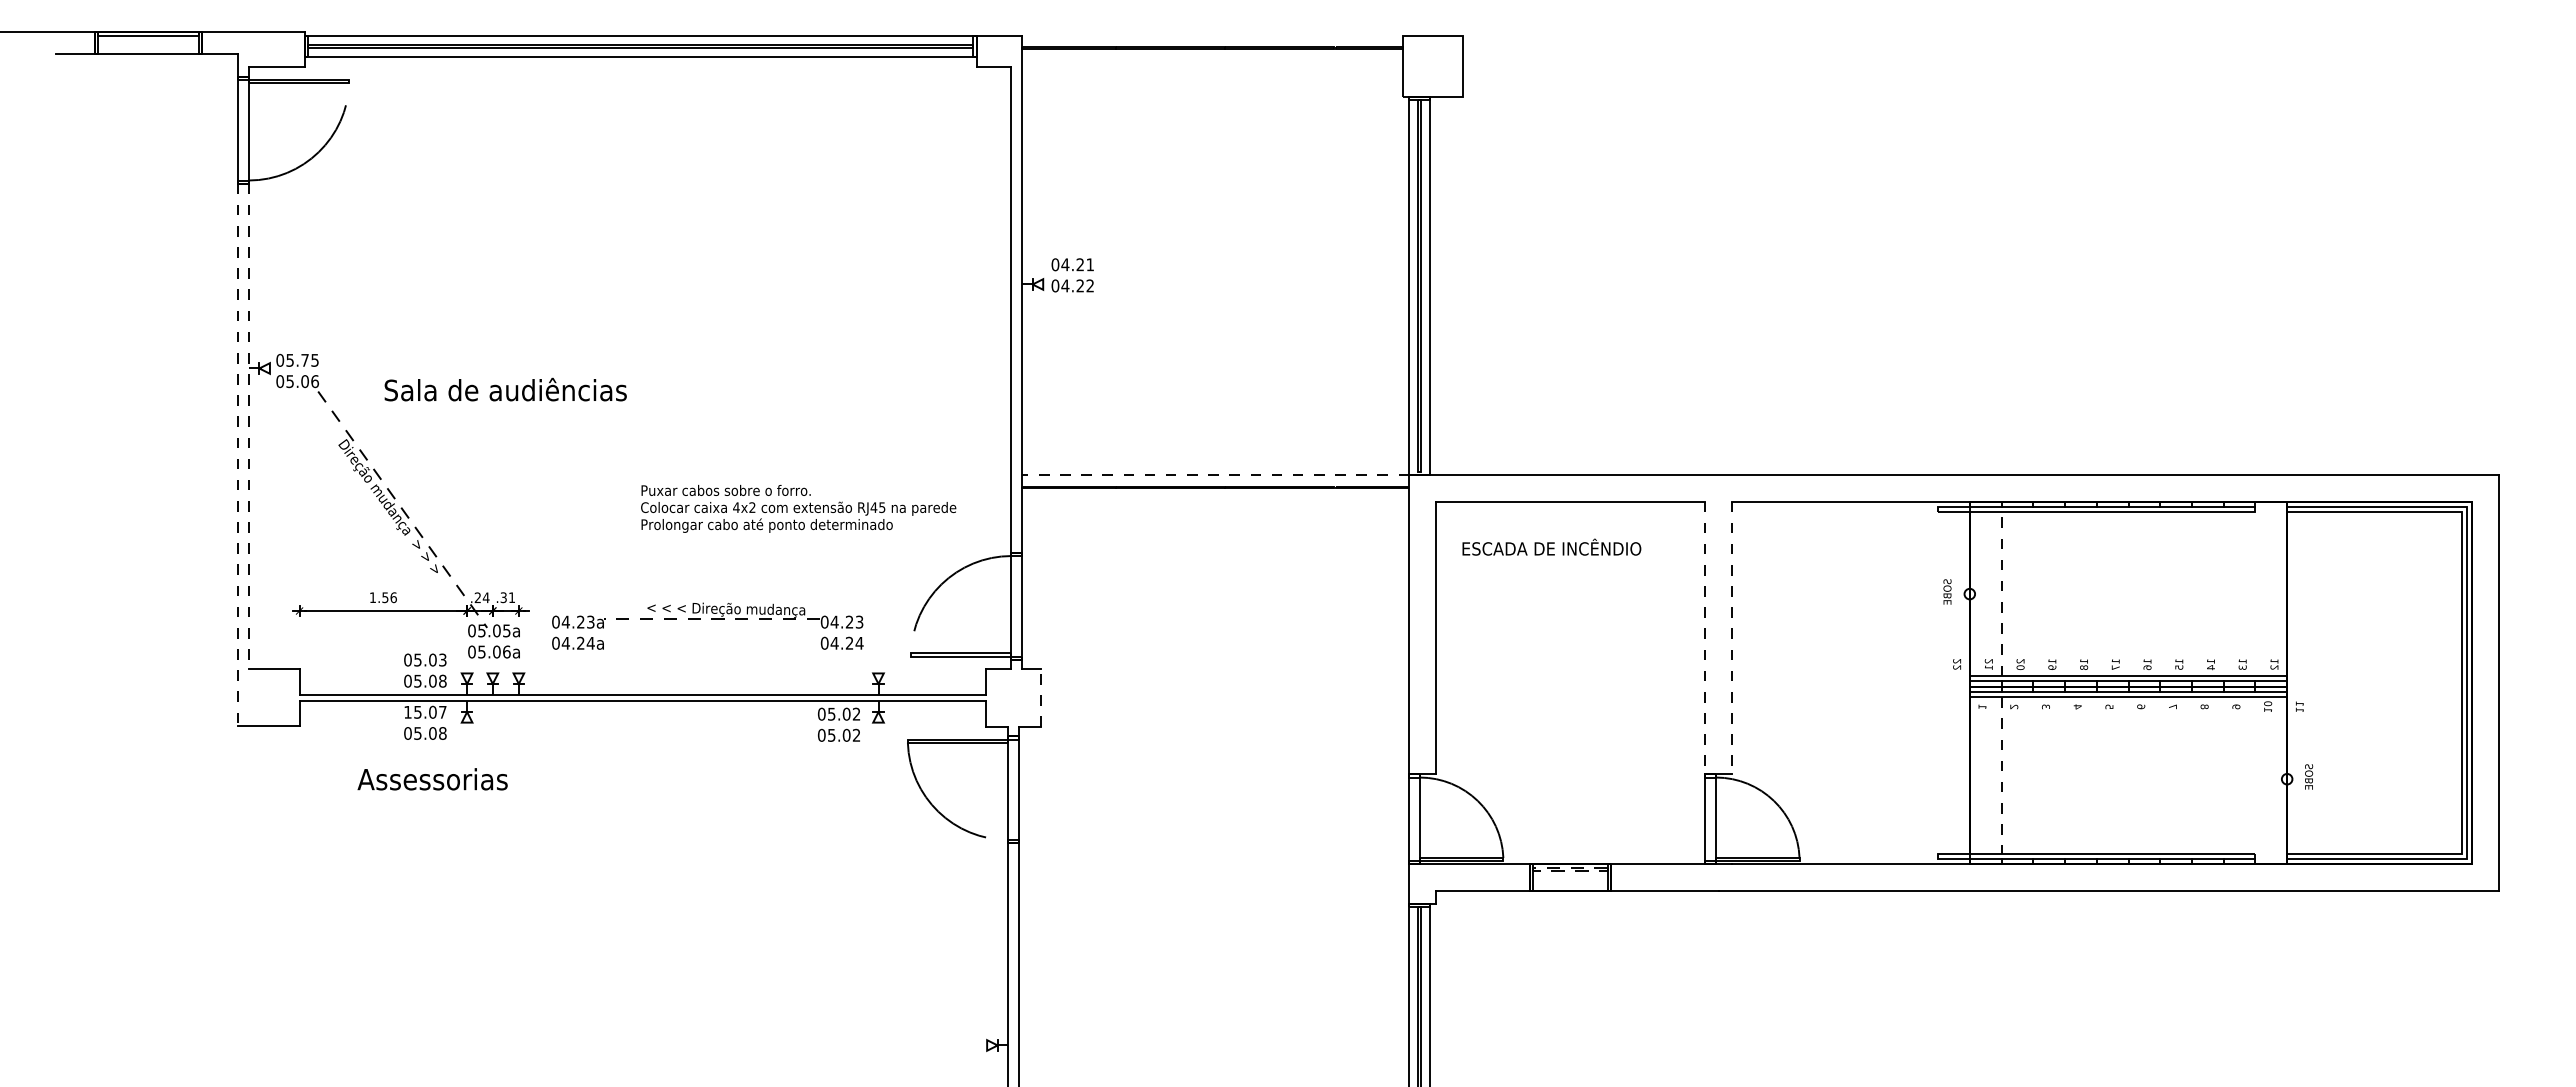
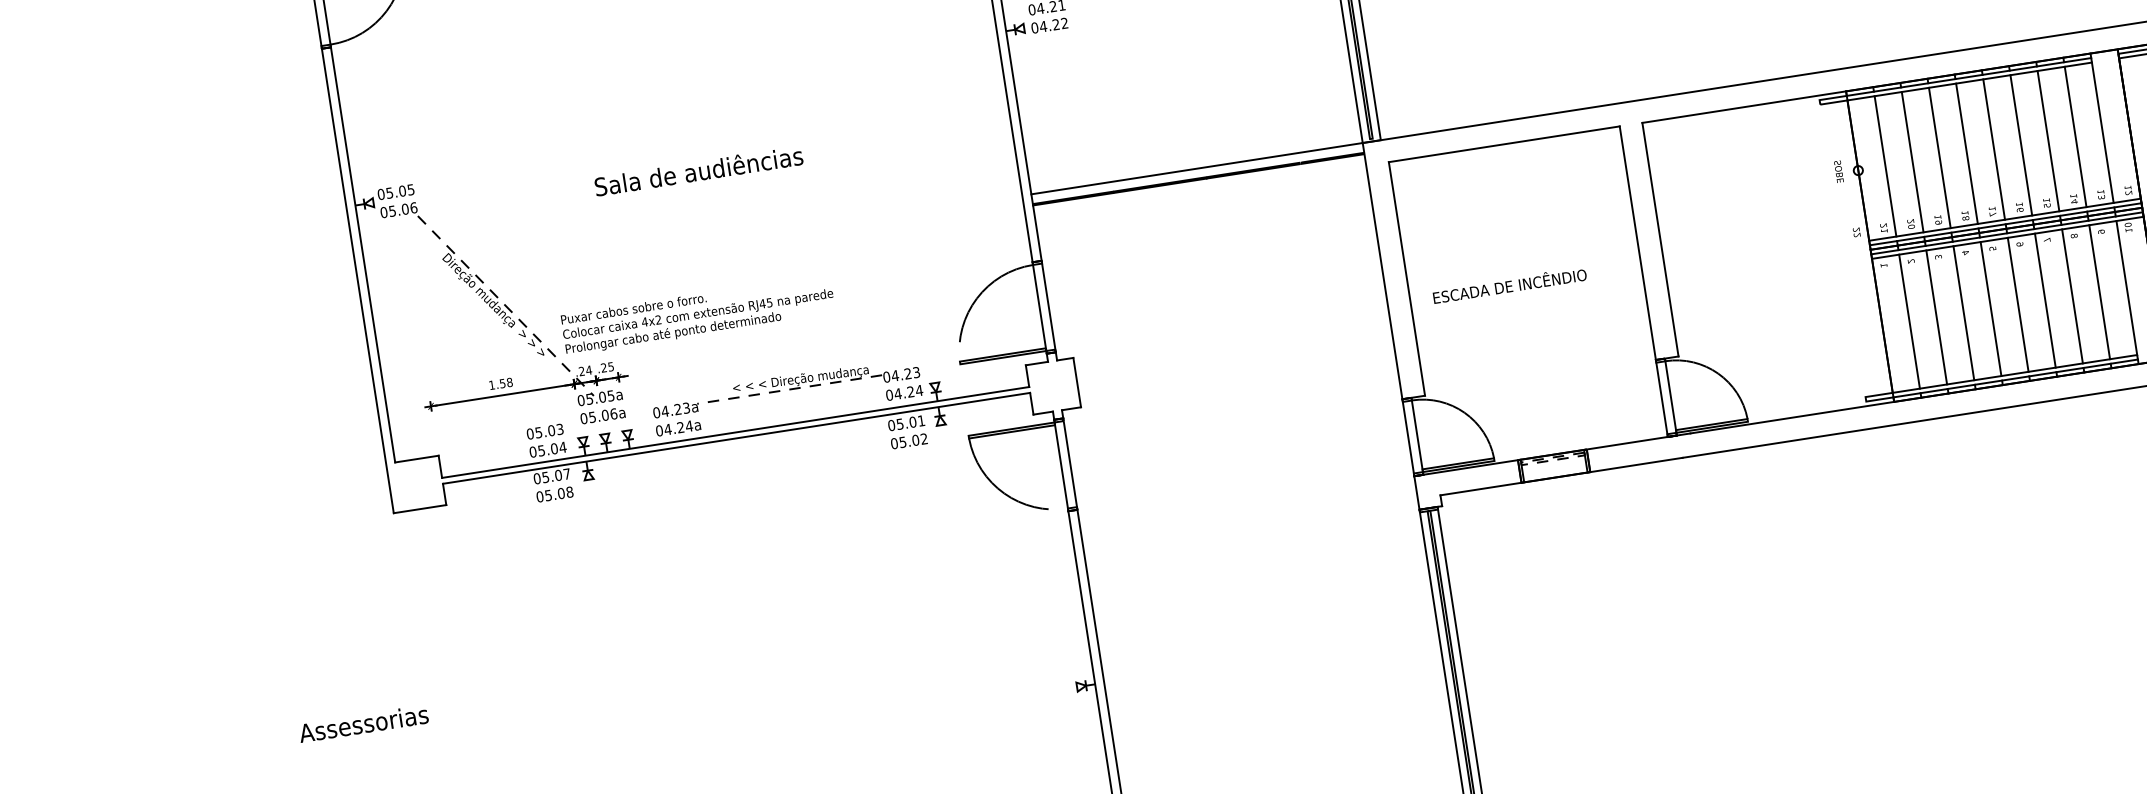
text: (304, 359) -> (401, 190), 05.75 -> 05.05
text: (505, 389) -> (698, 170), moved
line: (248, 426) -> (362, 255), dashed -> solid
line: (238, 455) -> (358, 281), dashed -> solid
line: (1215, 475) -> (1197, 169), dashed -> solid
text: (798, 508) -> (698, 314), moved
text: (1551, 546) -> (1509, 284), moved
line: (2001, 594) -> (1885, 166), dashed -> solid
line: (2033, 594) -> (1912, 162), added
line: (2065, 594) -> (1940, 158), added
line: (2096, 594) -> (1966, 154), added
line: (2128, 594) -> (1994, 149), added
line: (2160, 594) -> (2021, 145), added
line: (2191, 594) -> (2048, 141), added
line: (2223, 594) -> (2075, 137), added
line: (2255, 594) -> (2102, 133), added
text: (393, 597) -> (509, 382), 1.56 -> 1.58
text: (507, 597) -> (607, 367), .31 -> .25
part: (711, 619) -> (789, 389), moved
line: (1705, 638) -> (1637, 243), dashed -> solid
line: (1731, 638) -> (1660, 240), dashed -> solid
text: (442, 680) -> (562, 446), 05.08 -> 05.04
line: (1041, 698) -> (1077, 382), dashed -> solid
text: (407, 711) -> (536, 478), 15.07 -> 05.07
text: (856, 713) -> (921, 420), 05.02 -> 05.01
line: (2033, 775) -> (1936, 317), added
line: (2065, 775) -> (1964, 313), added
line: (2096, 775) -> (1990, 309), added
line: (2128, 775) -> (2018, 304), added
line: (2160, 775) -> (2045, 300), added
line: (2191, 775) -> (2072, 296), added
line: (2223, 775) -> (2099, 292), added
line: (2255, 775) -> (2126, 288), added
line: (2001, 776) -> (1909, 322), dashed -> solid
text: (432, 779) -> (363, 723), moved

